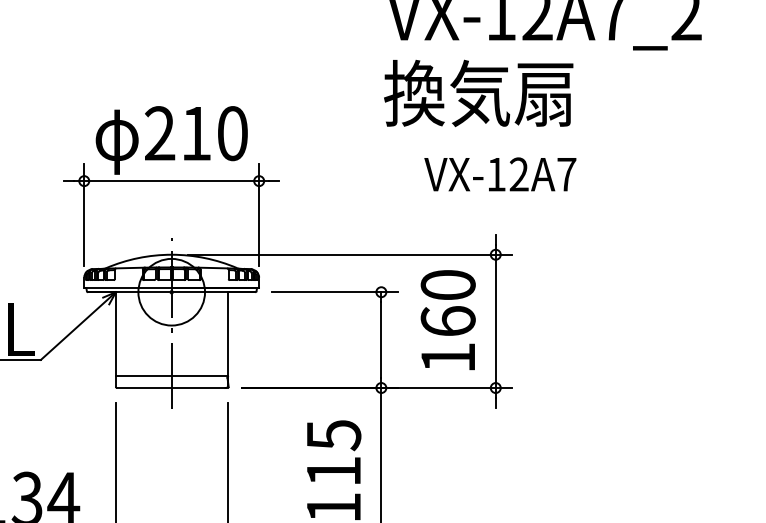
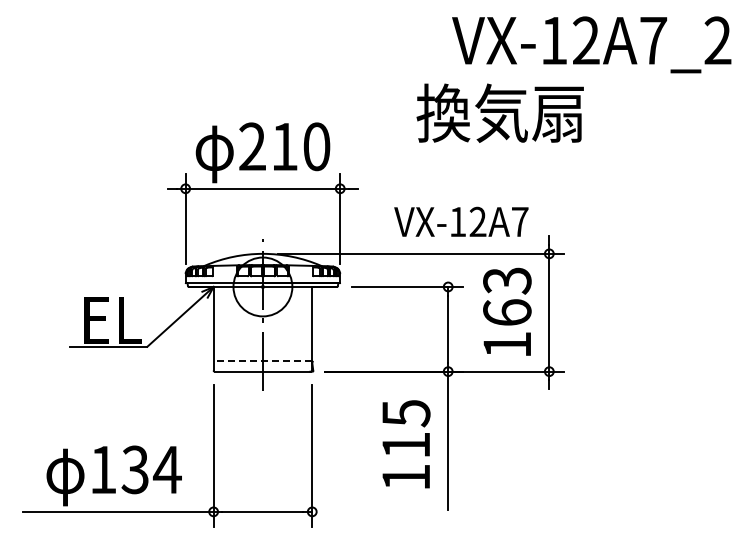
text: (477, 92) -> (499, 112), moved
text: (500, 174) -> (461, 221), moved
text: (448, 284) -> (507, 280), 160 -> 163
line: (171, 375) -> (262, 360), solid -> dashed

